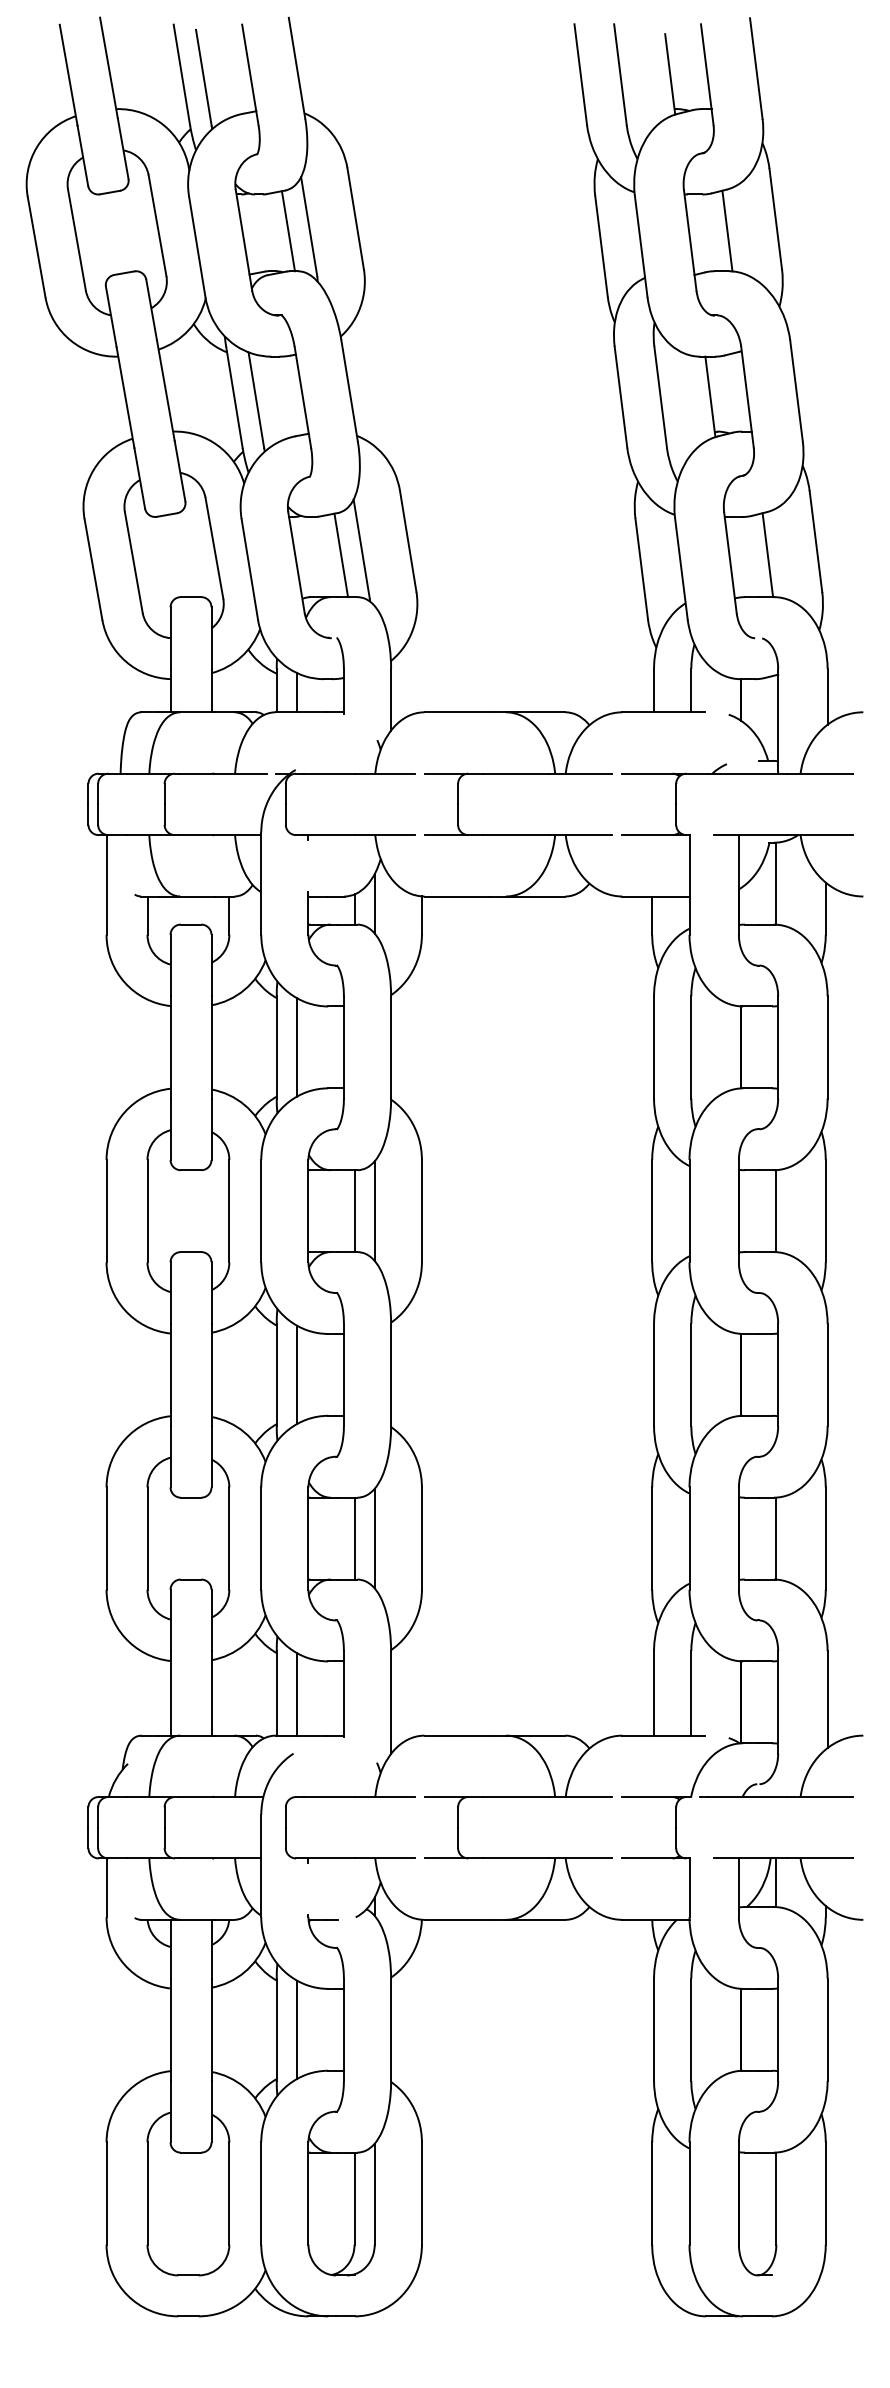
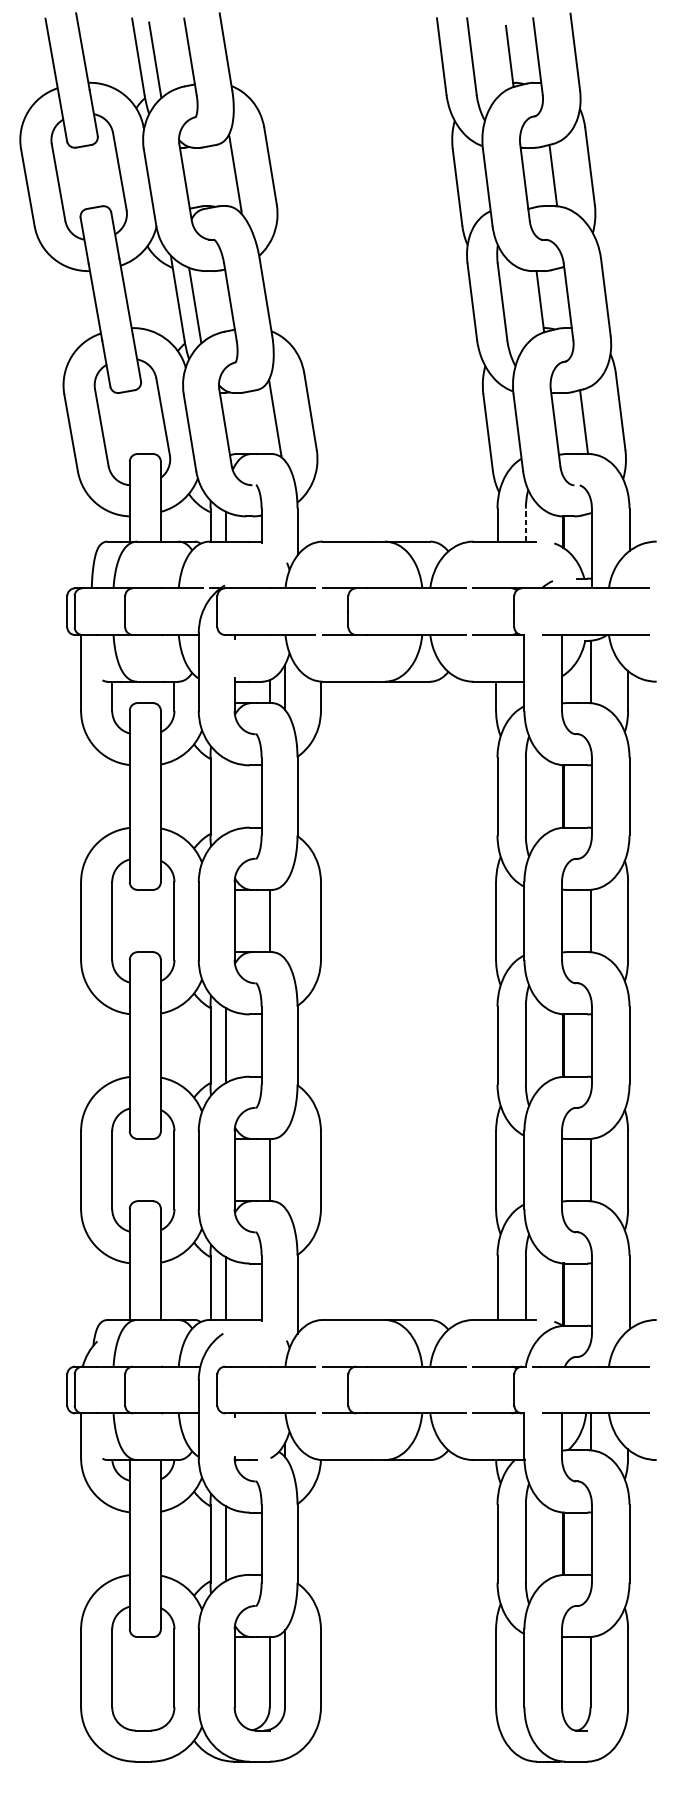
line: (287, 231) -> (218, 175), removed
line: (341, 555) -> (259, 422), removed
line: (691, 690) -> (525, 525), solid -> dashed
line: (296, 1047) -> (225, 796), removed
line: (374, 1210) -> (284, 920), removed
line: (374, 1538) -> (284, 1170), removed

